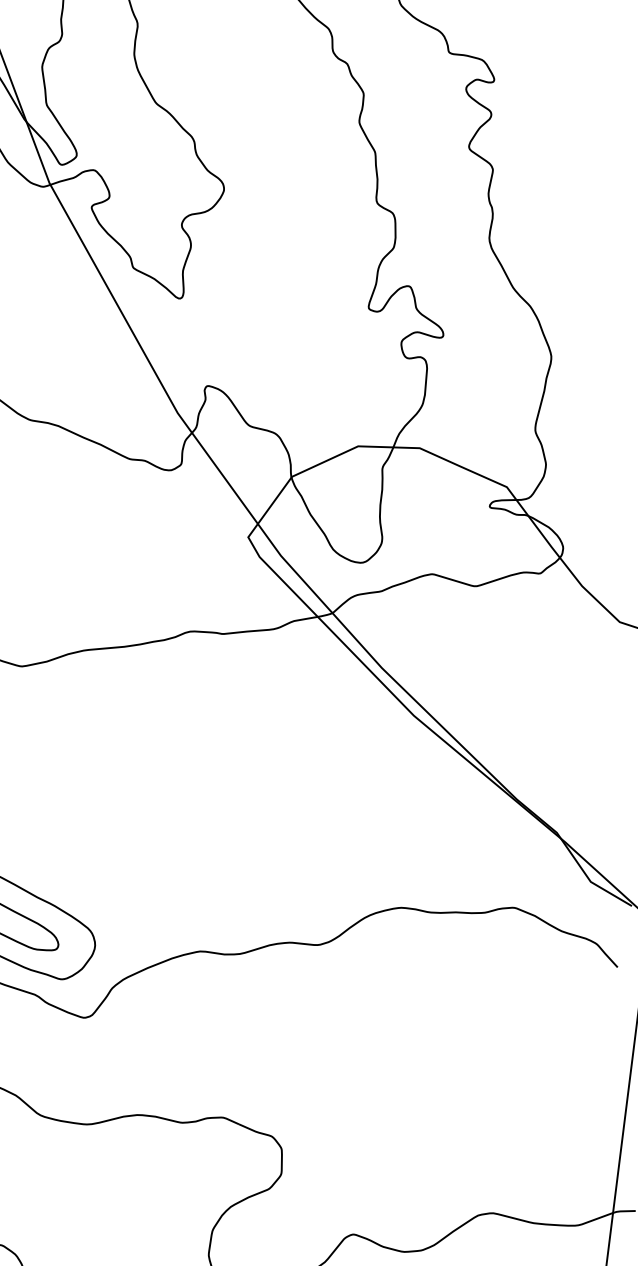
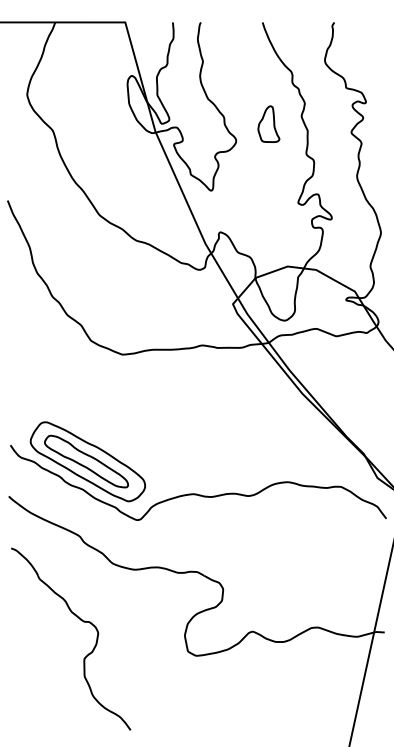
part: (289, 143) -> (268, 123), added

